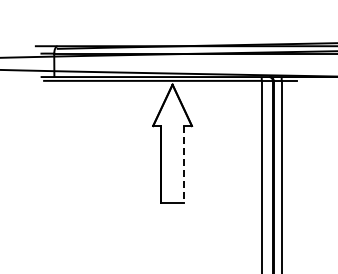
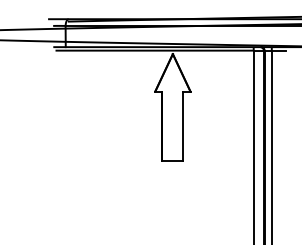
line: (184, 164) -> (183, 126), dashed -> solid

